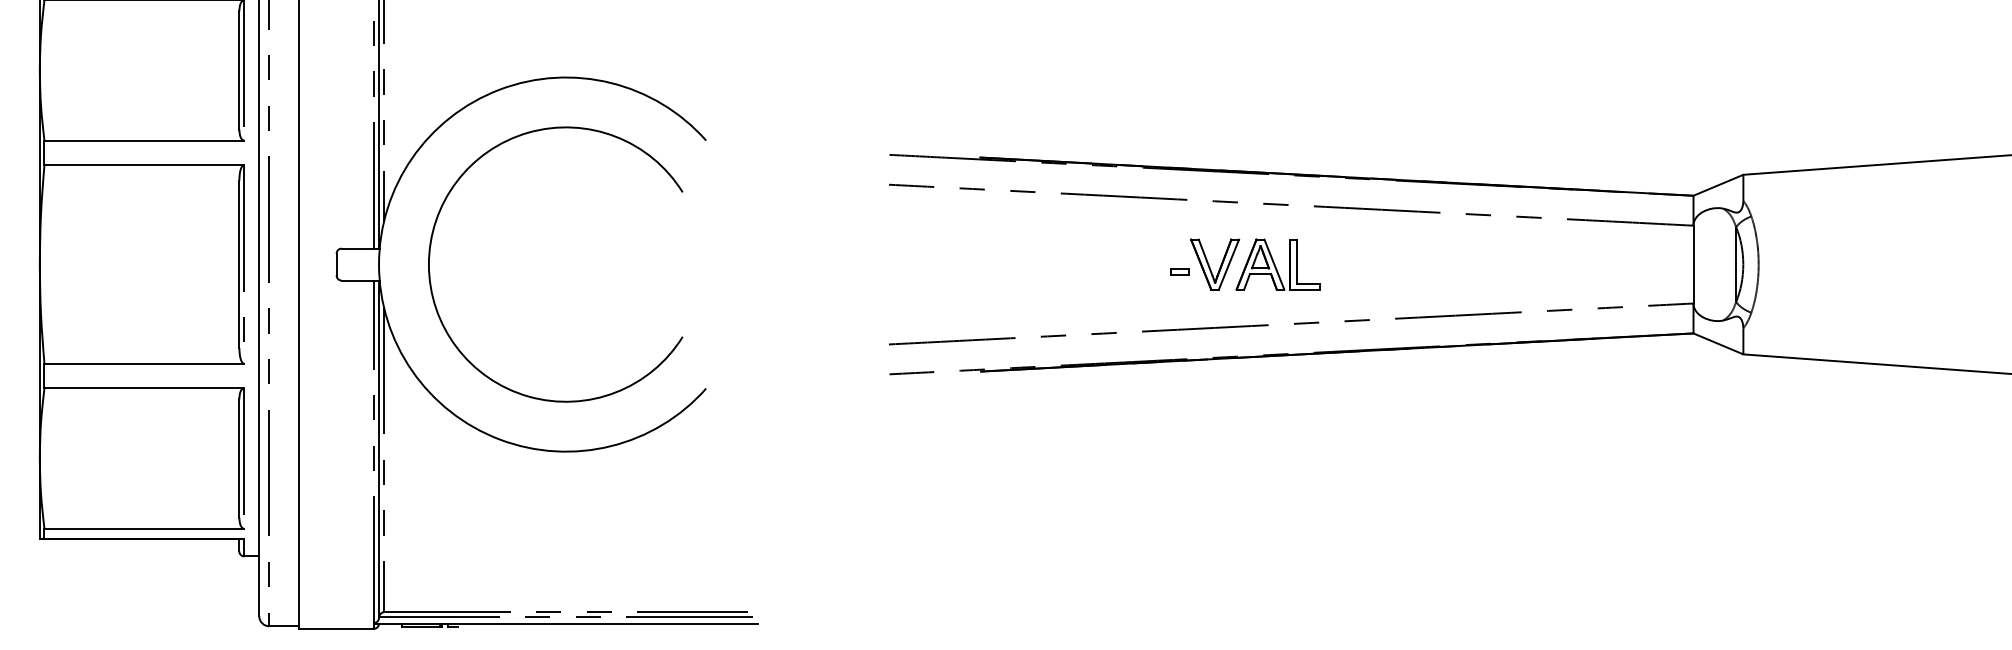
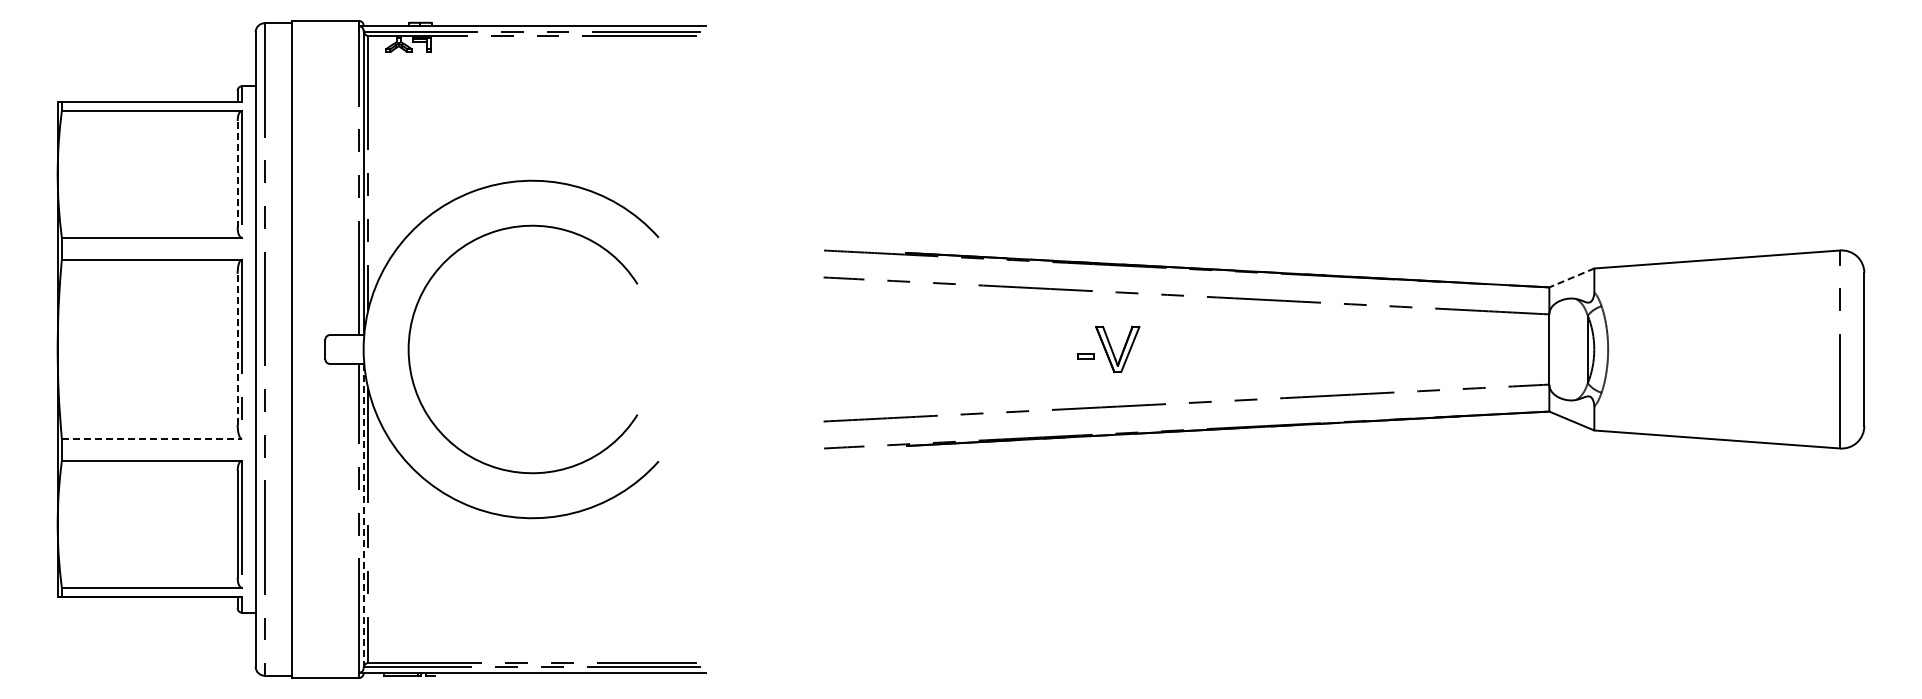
line: (239, 69) -> (237, 173), solid -> dashed
line: (1718, 184) -> (1571, 277), solid -> dashed
line: (239, 263) -> (237, 348), solid -> dashed
part: (1277, 264) -> (1174, 349), removed
line: (144, 363) -> (152, 438), solid -> dashed
line: (378, 448) -> (363, 515), solid -> dashed

